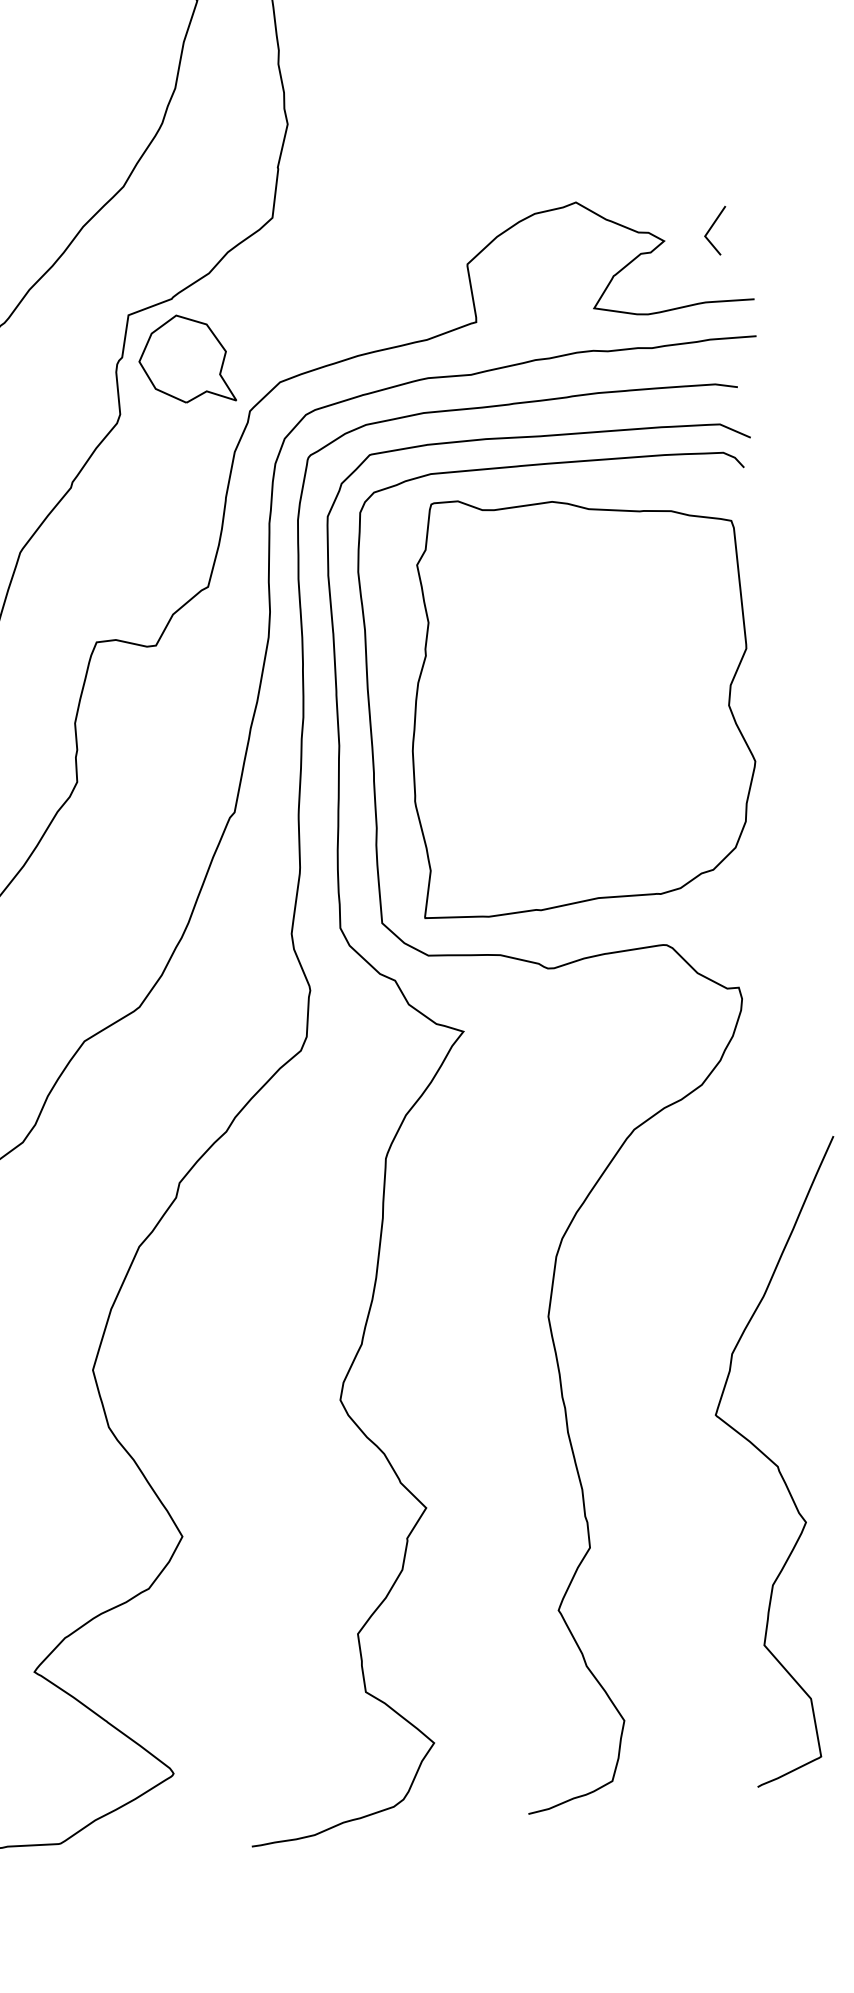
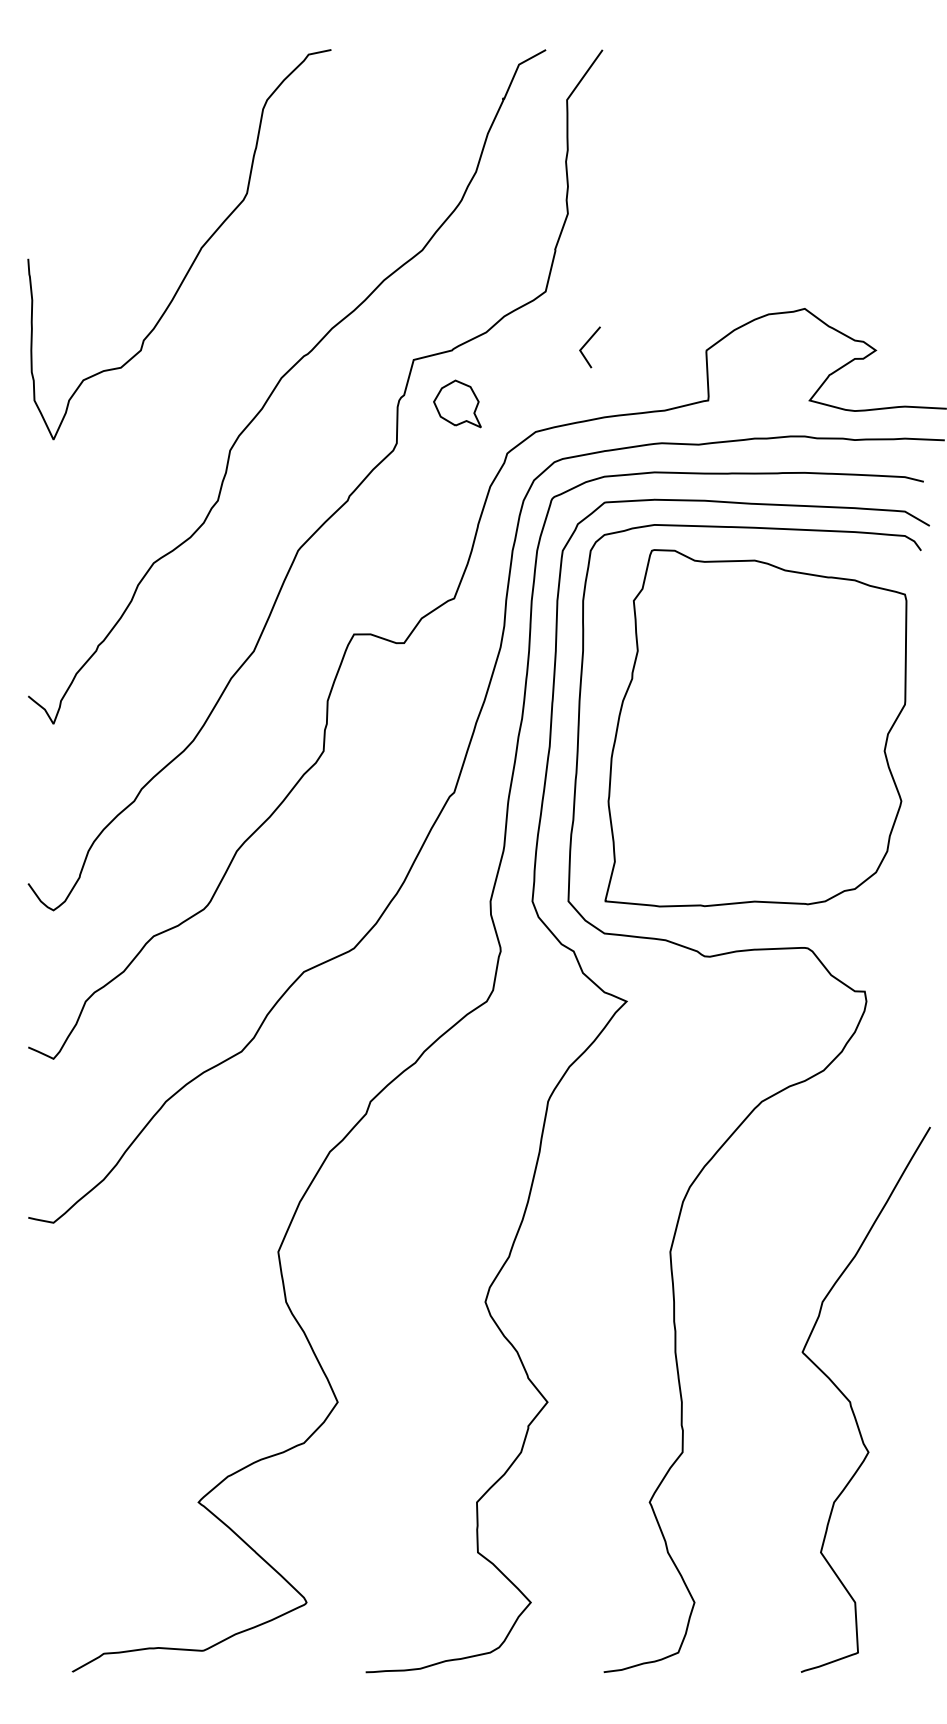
line: (711, 228) -> (586, 344), moved
part: (185, 359) -> (457, 403), size x0.6

